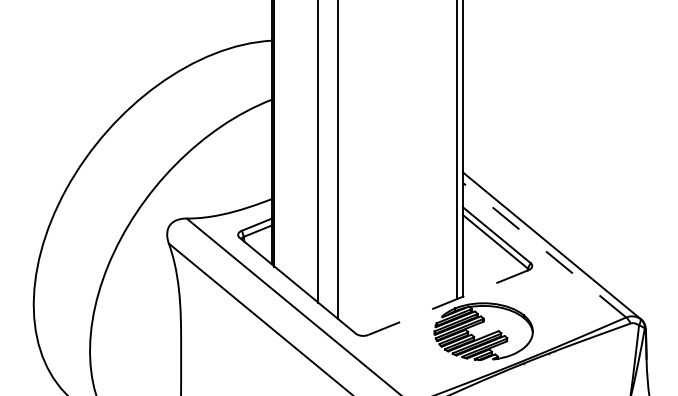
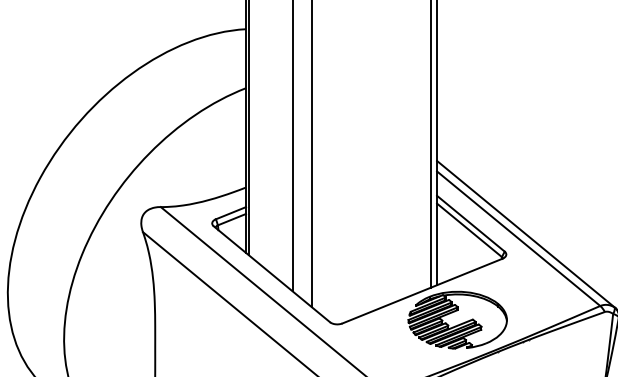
line: (544, 250) -> (518, 239), dashed -> solid
line: (447, 302) -> (421, 291), dashed -> solid

